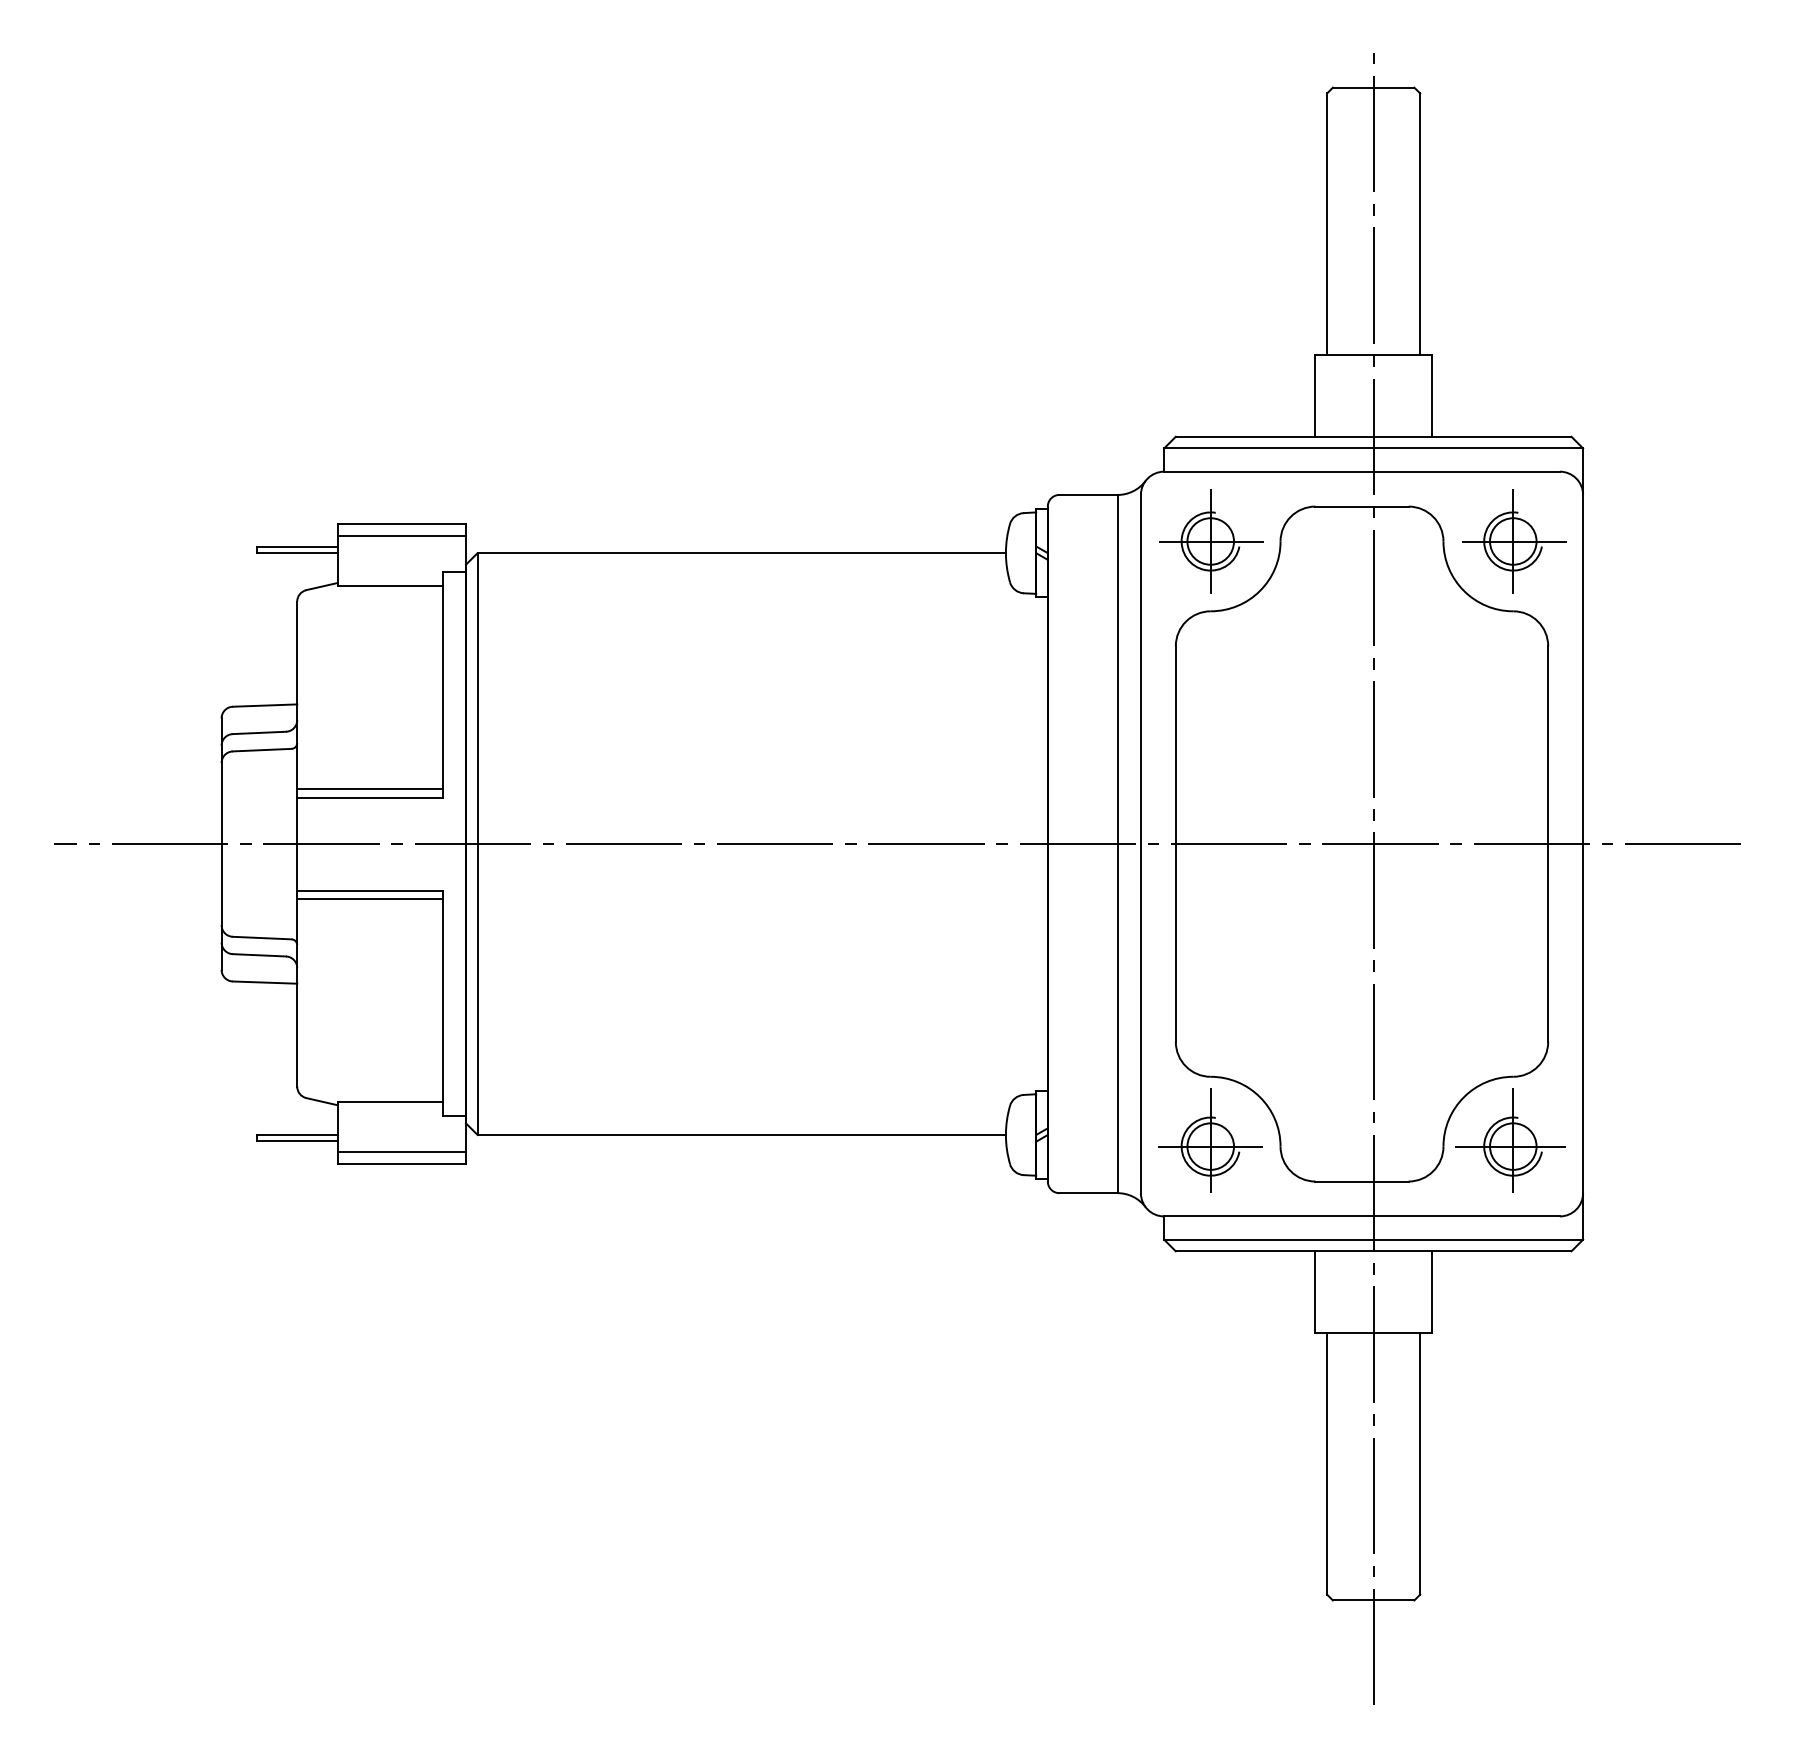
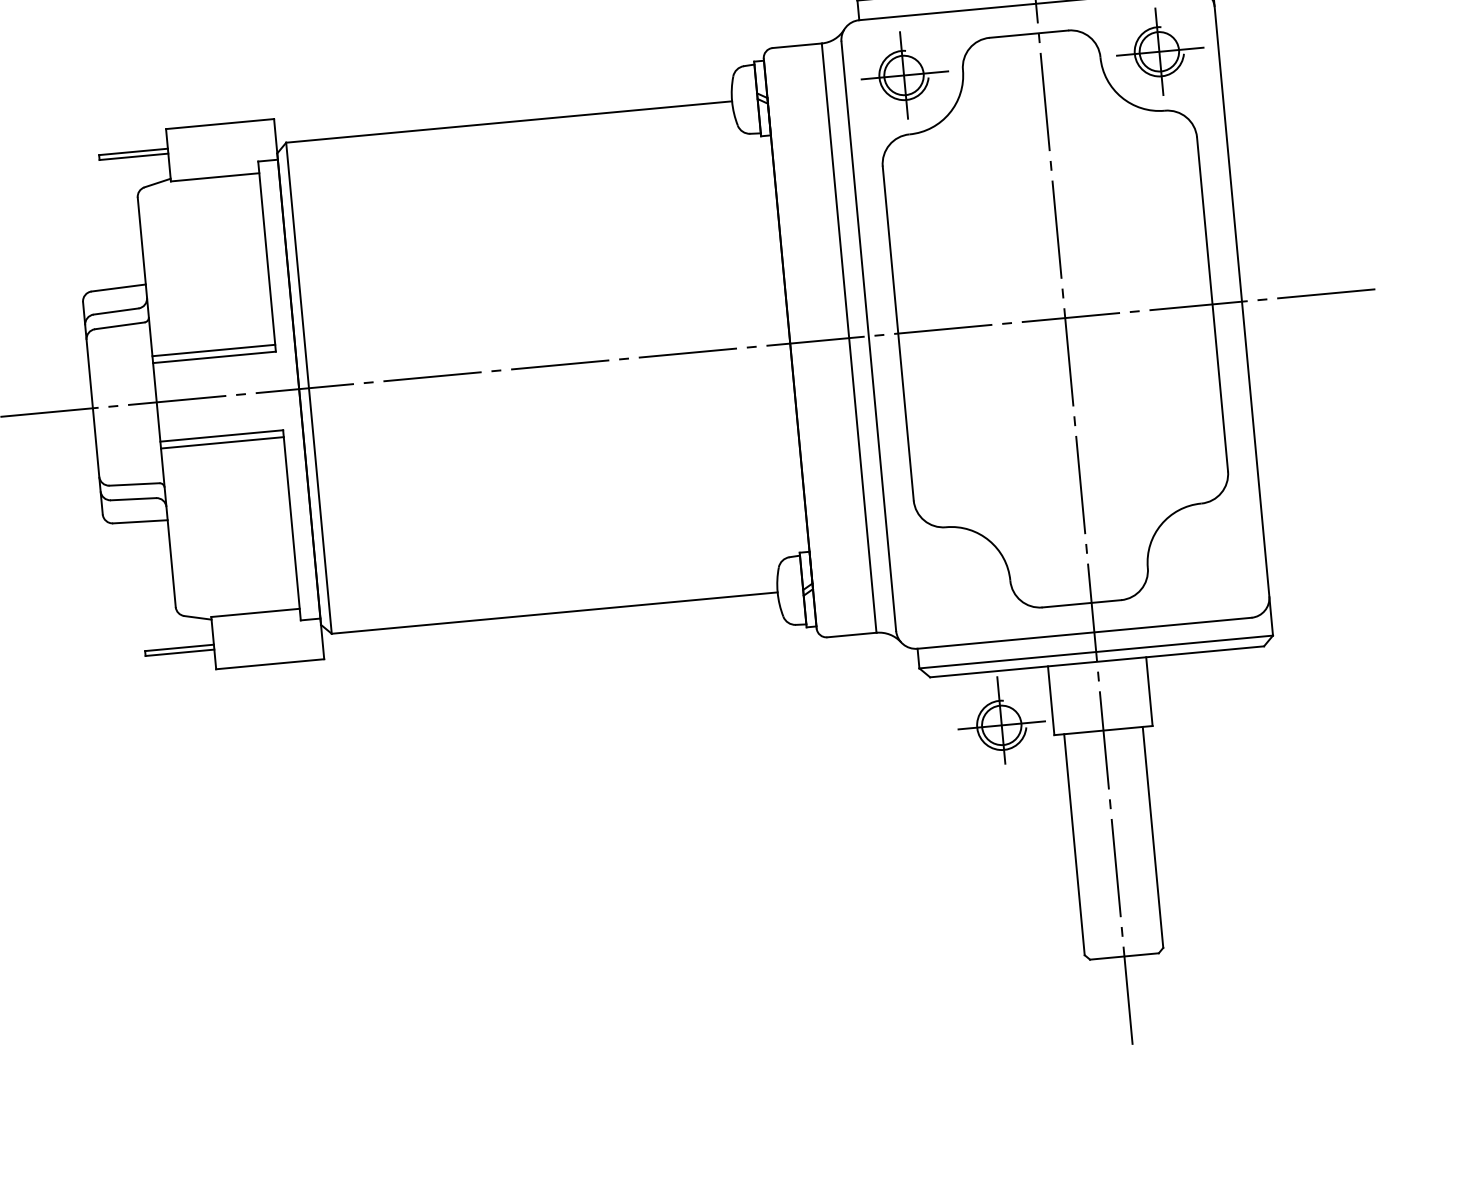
line: (401, 535) -> (220, 133), removed
part: (1210, 1140) -> (1001, 720), moved
part: (1510, 1140) -> (1203, 557), removed
line: (401, 1152) -> (268, 654), removed

